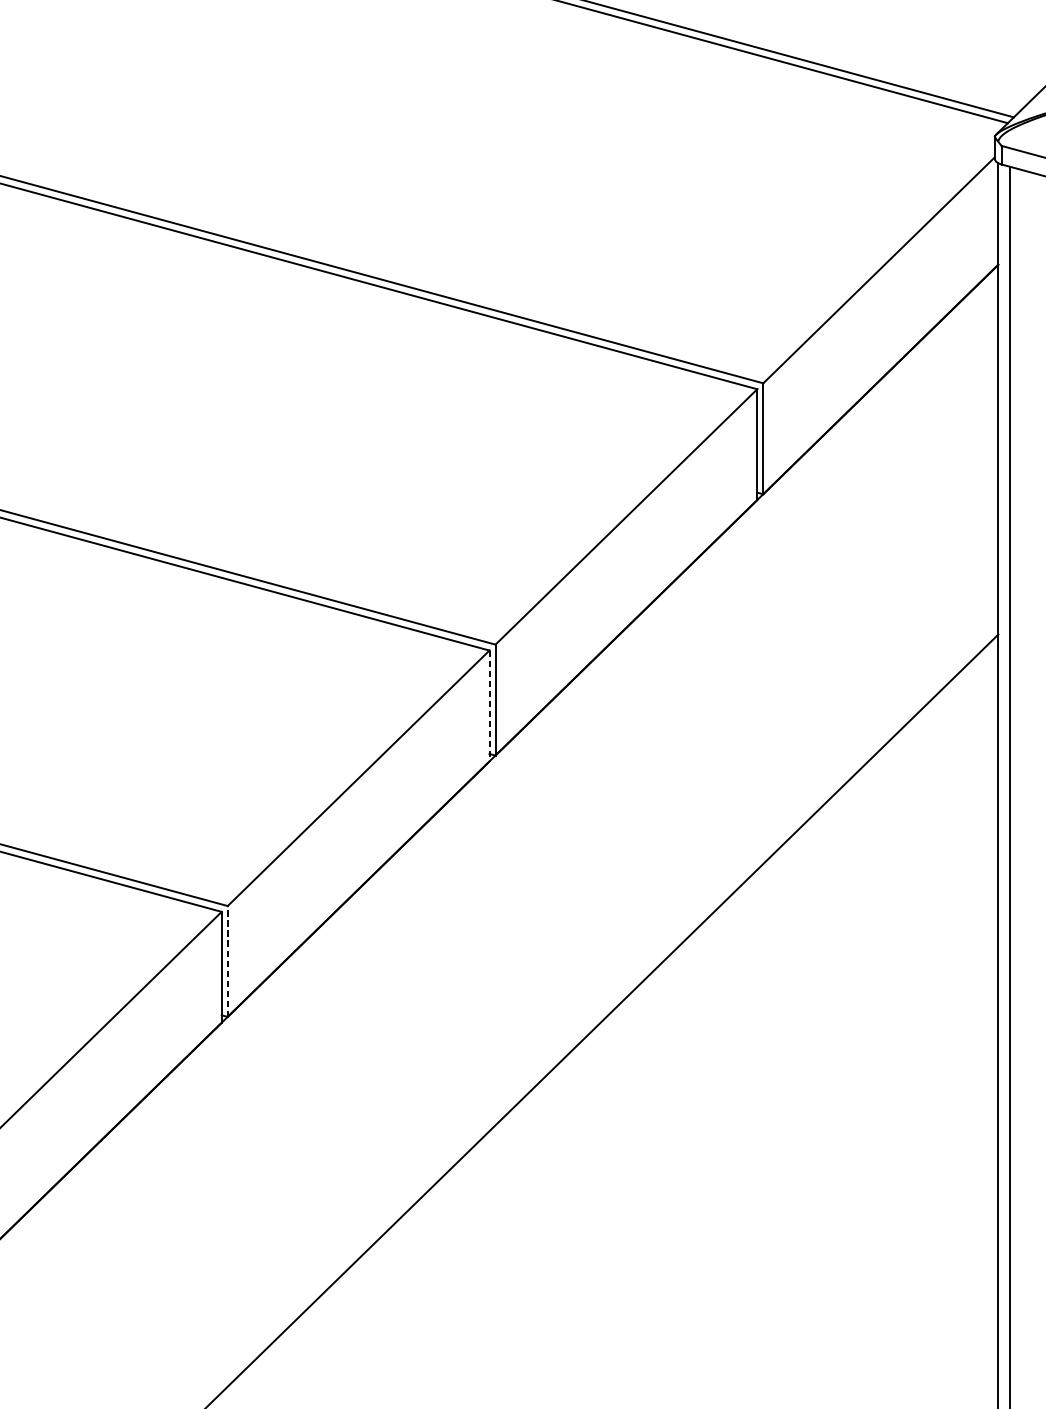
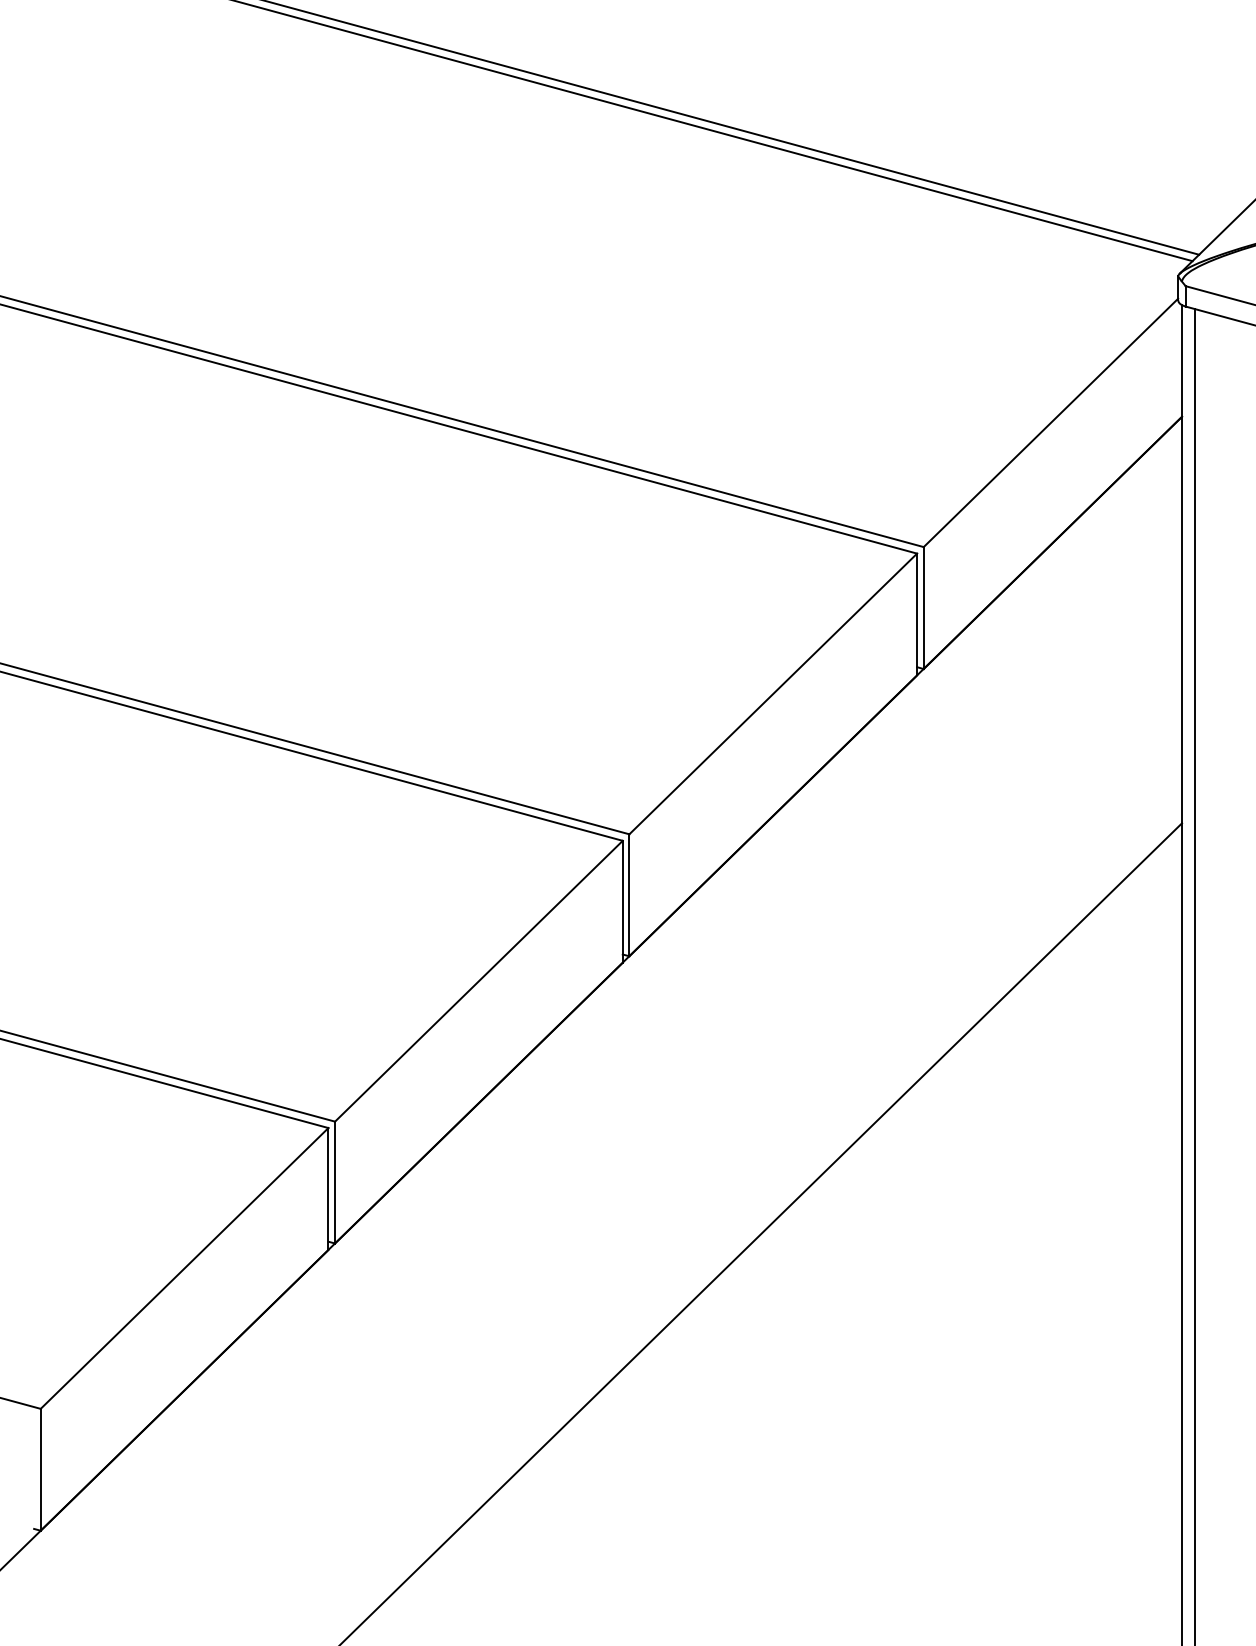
line: (489, 705) -> (622, 901), dashed -> solid
line: (228, 961) -> (335, 1182), dashed -> solid

